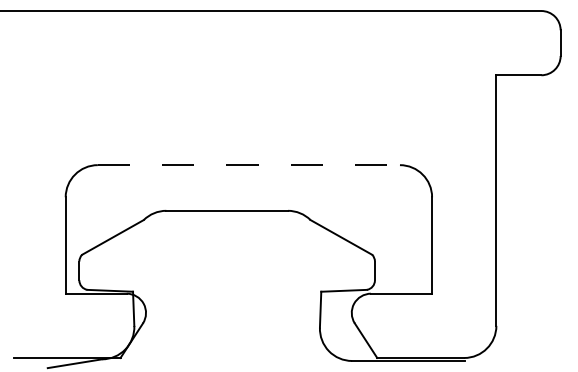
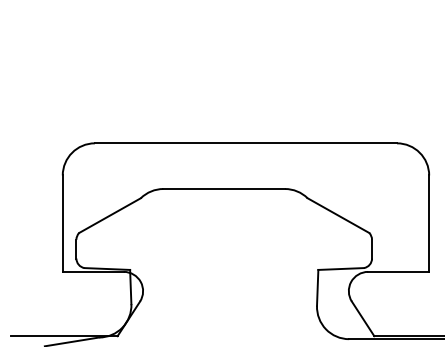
line: (249, 165) -> (246, 143), dashed -> solid

